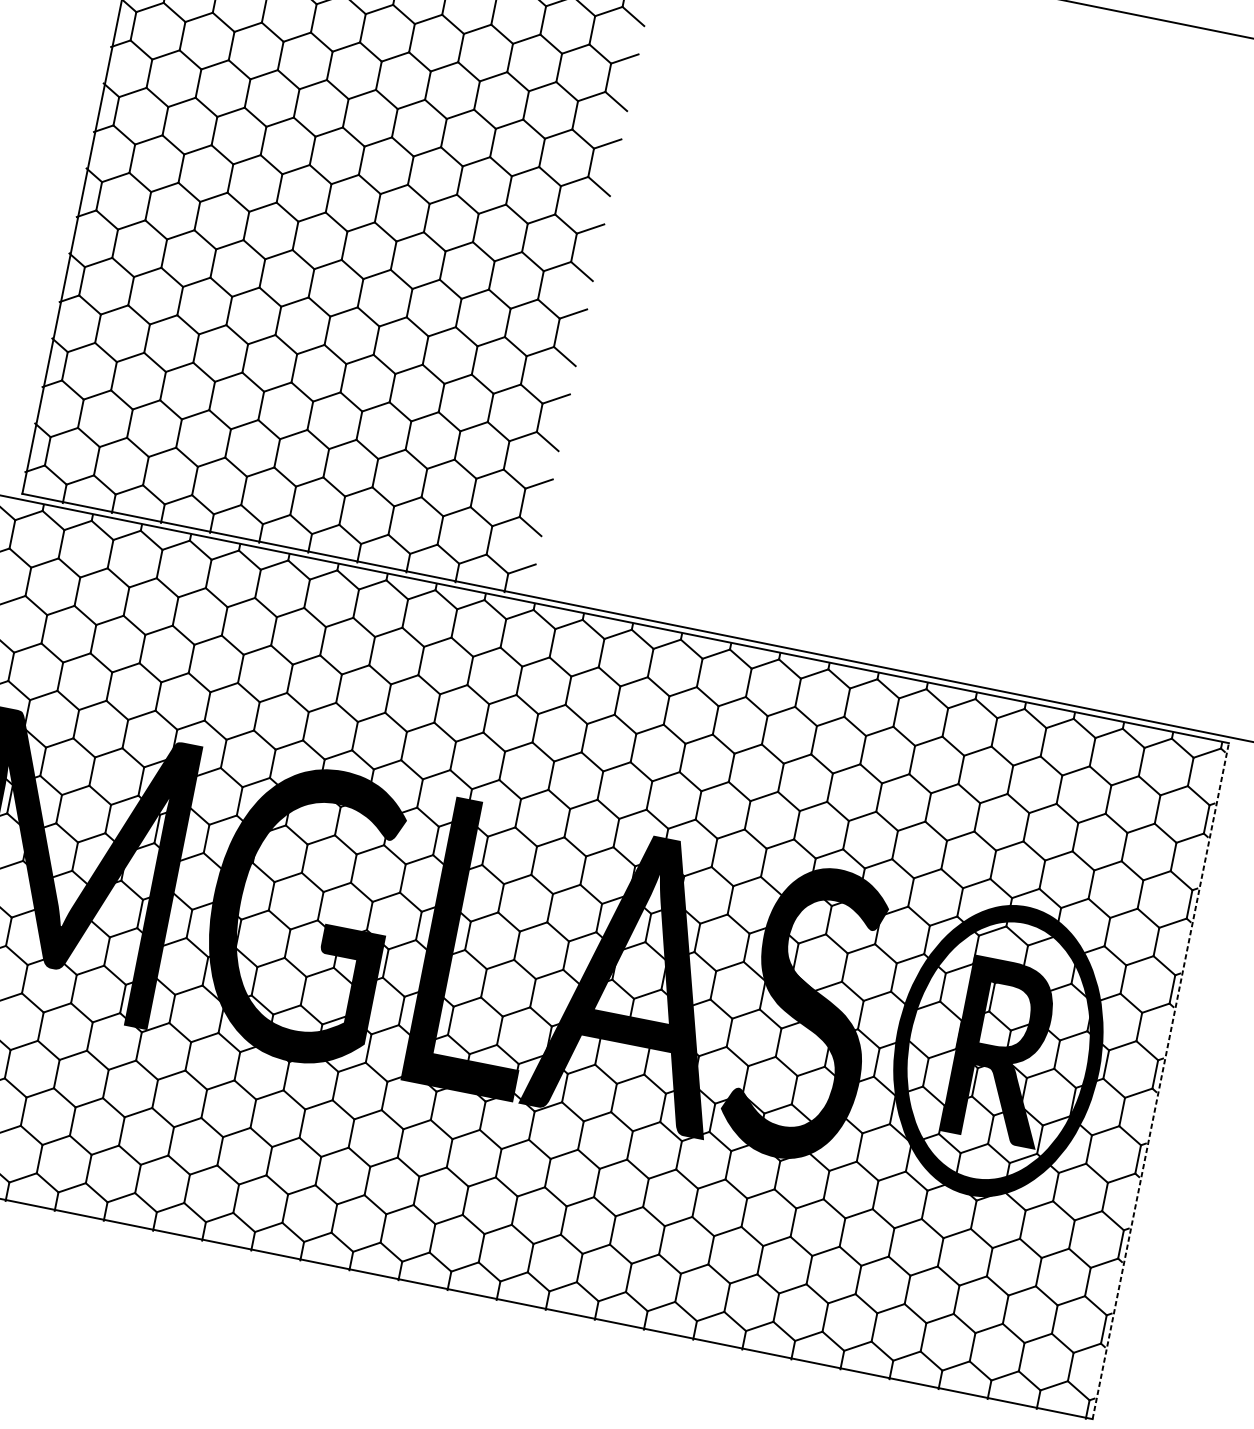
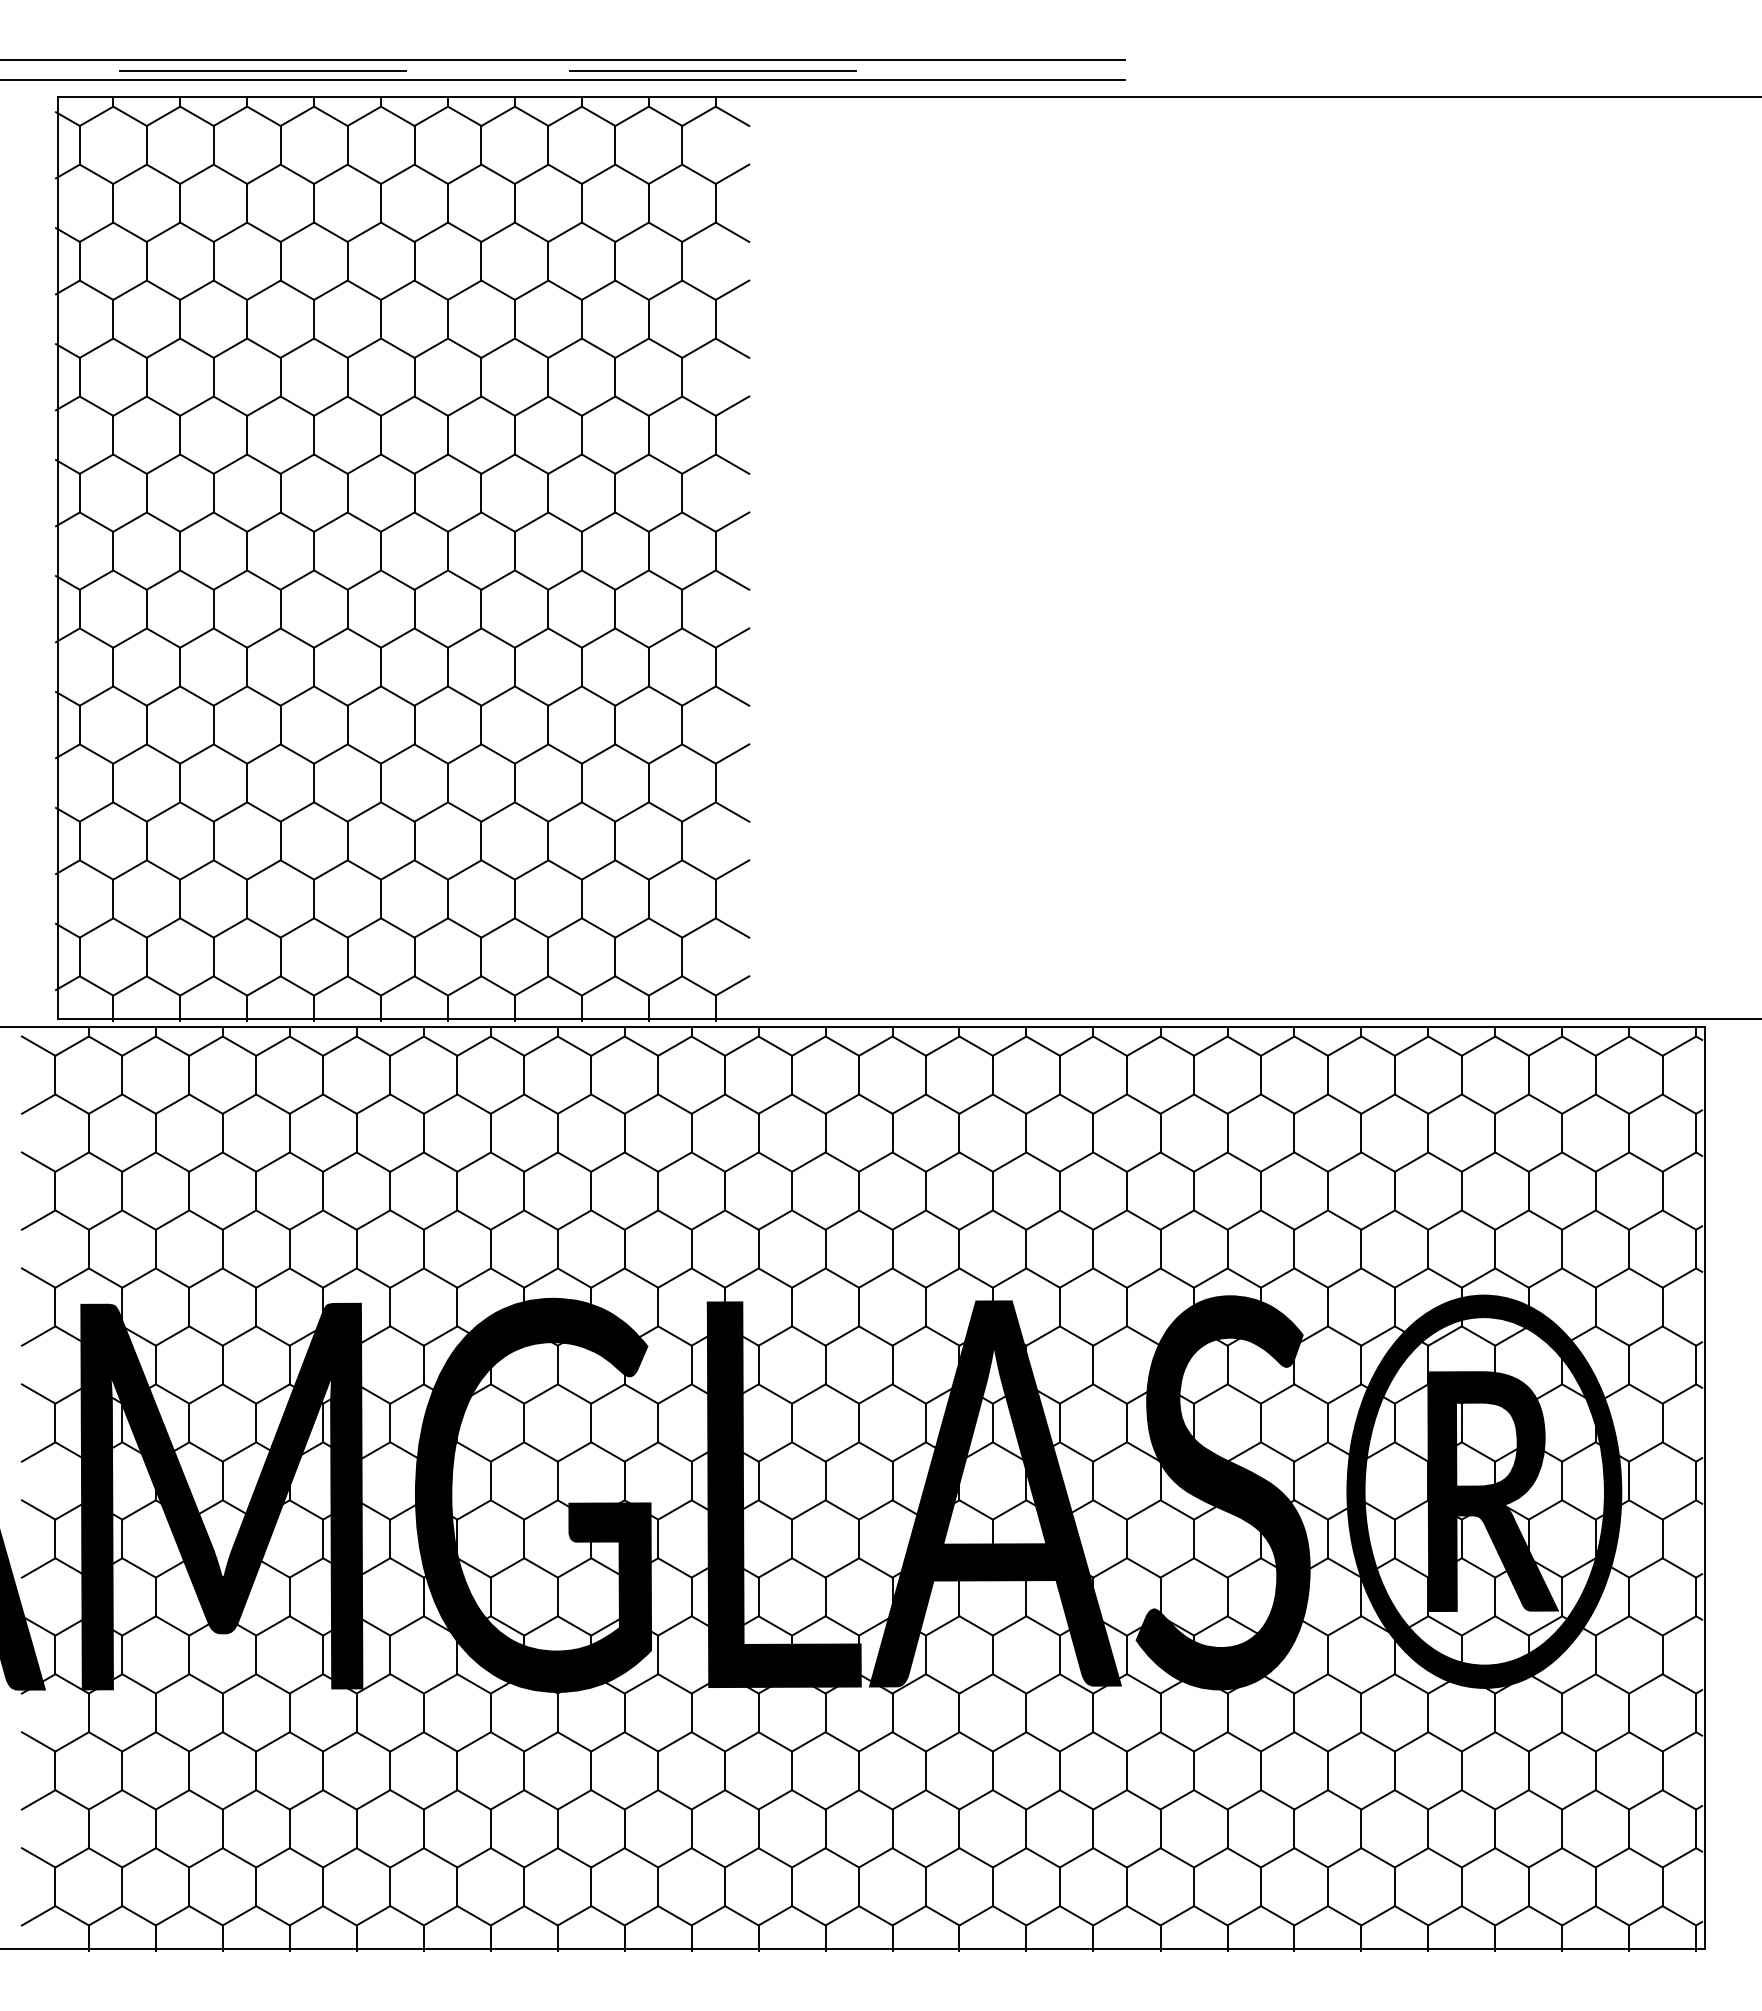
line: (1161, 1080) -> (1705, 1487), dashed -> solid

